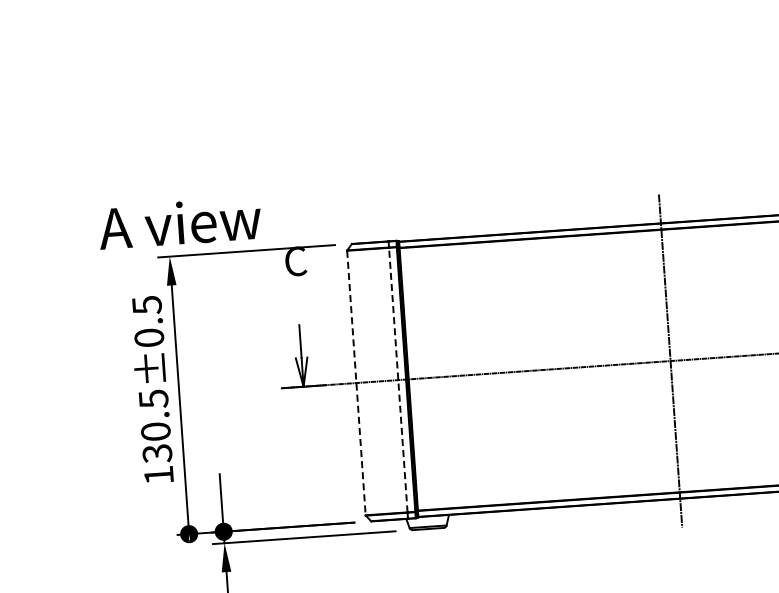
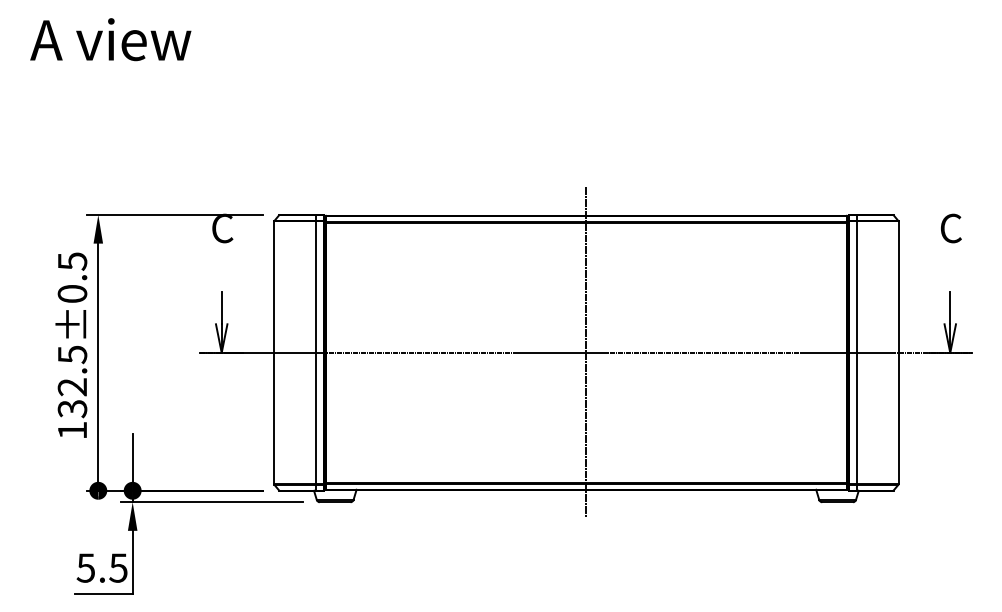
text: (179, 223) -> (110, 39), moved
line: (397, 379) -> (315, 352), dashed -> solid
line: (356, 383) -> (274, 353), dashed -> solid
text: (155, 432) -> (72, 387), 130.5±0.5 -> 132.5±0.5

